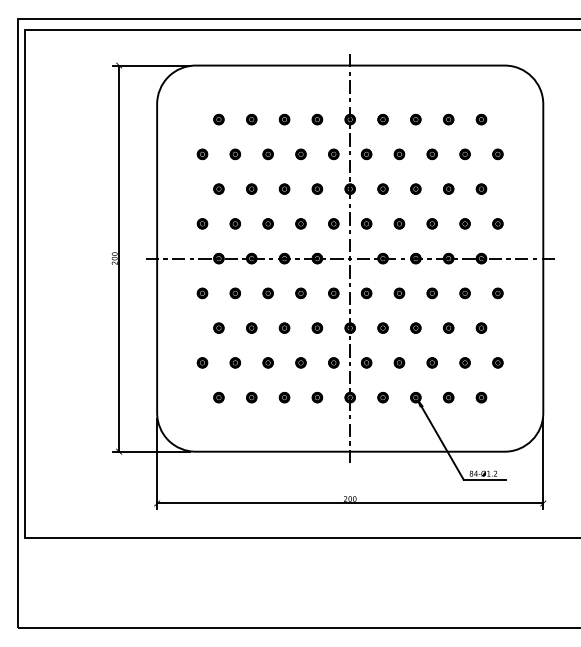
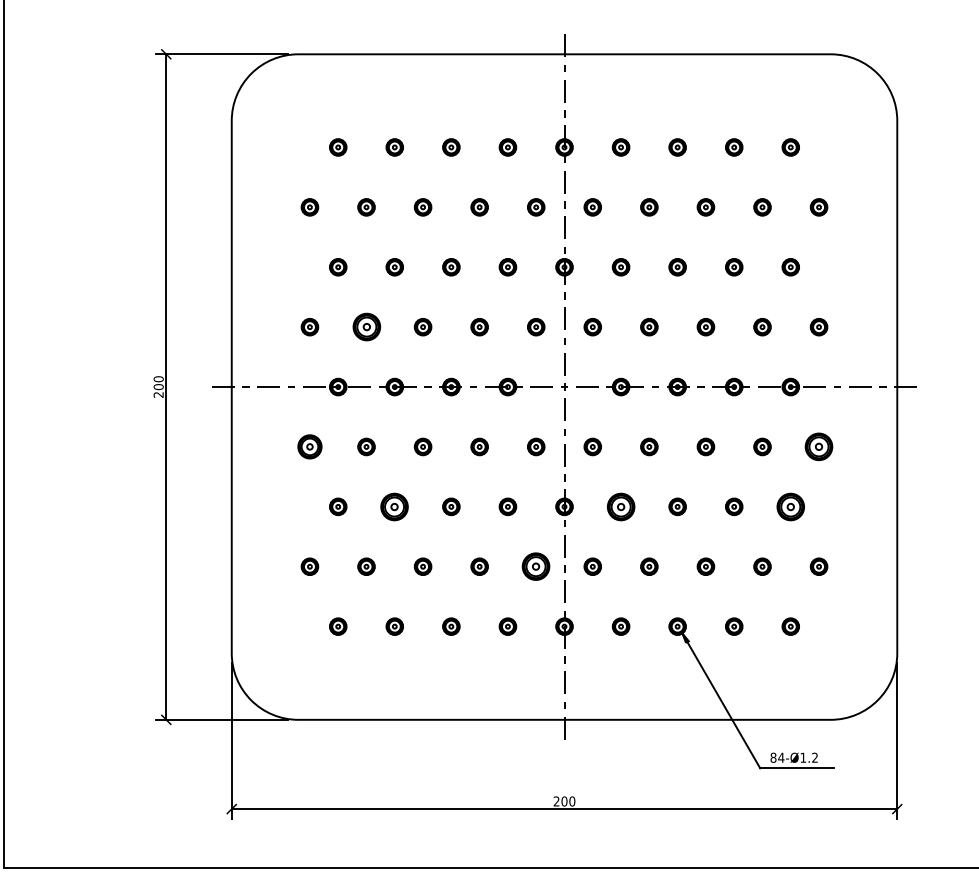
part: (234, 223) -> (365, 326), size x1.6
part: (202, 293) -> (309, 447), size x1.4
part: (497, 293) -> (818, 447), size x1.6
part: (251, 327) -> (394, 505), size x1.6
part: (382, 327) -> (620, 505), size x1.6
part: (481, 327) -> (790, 505), size x1.6
part: (333, 362) -> (535, 566), size x1.6

